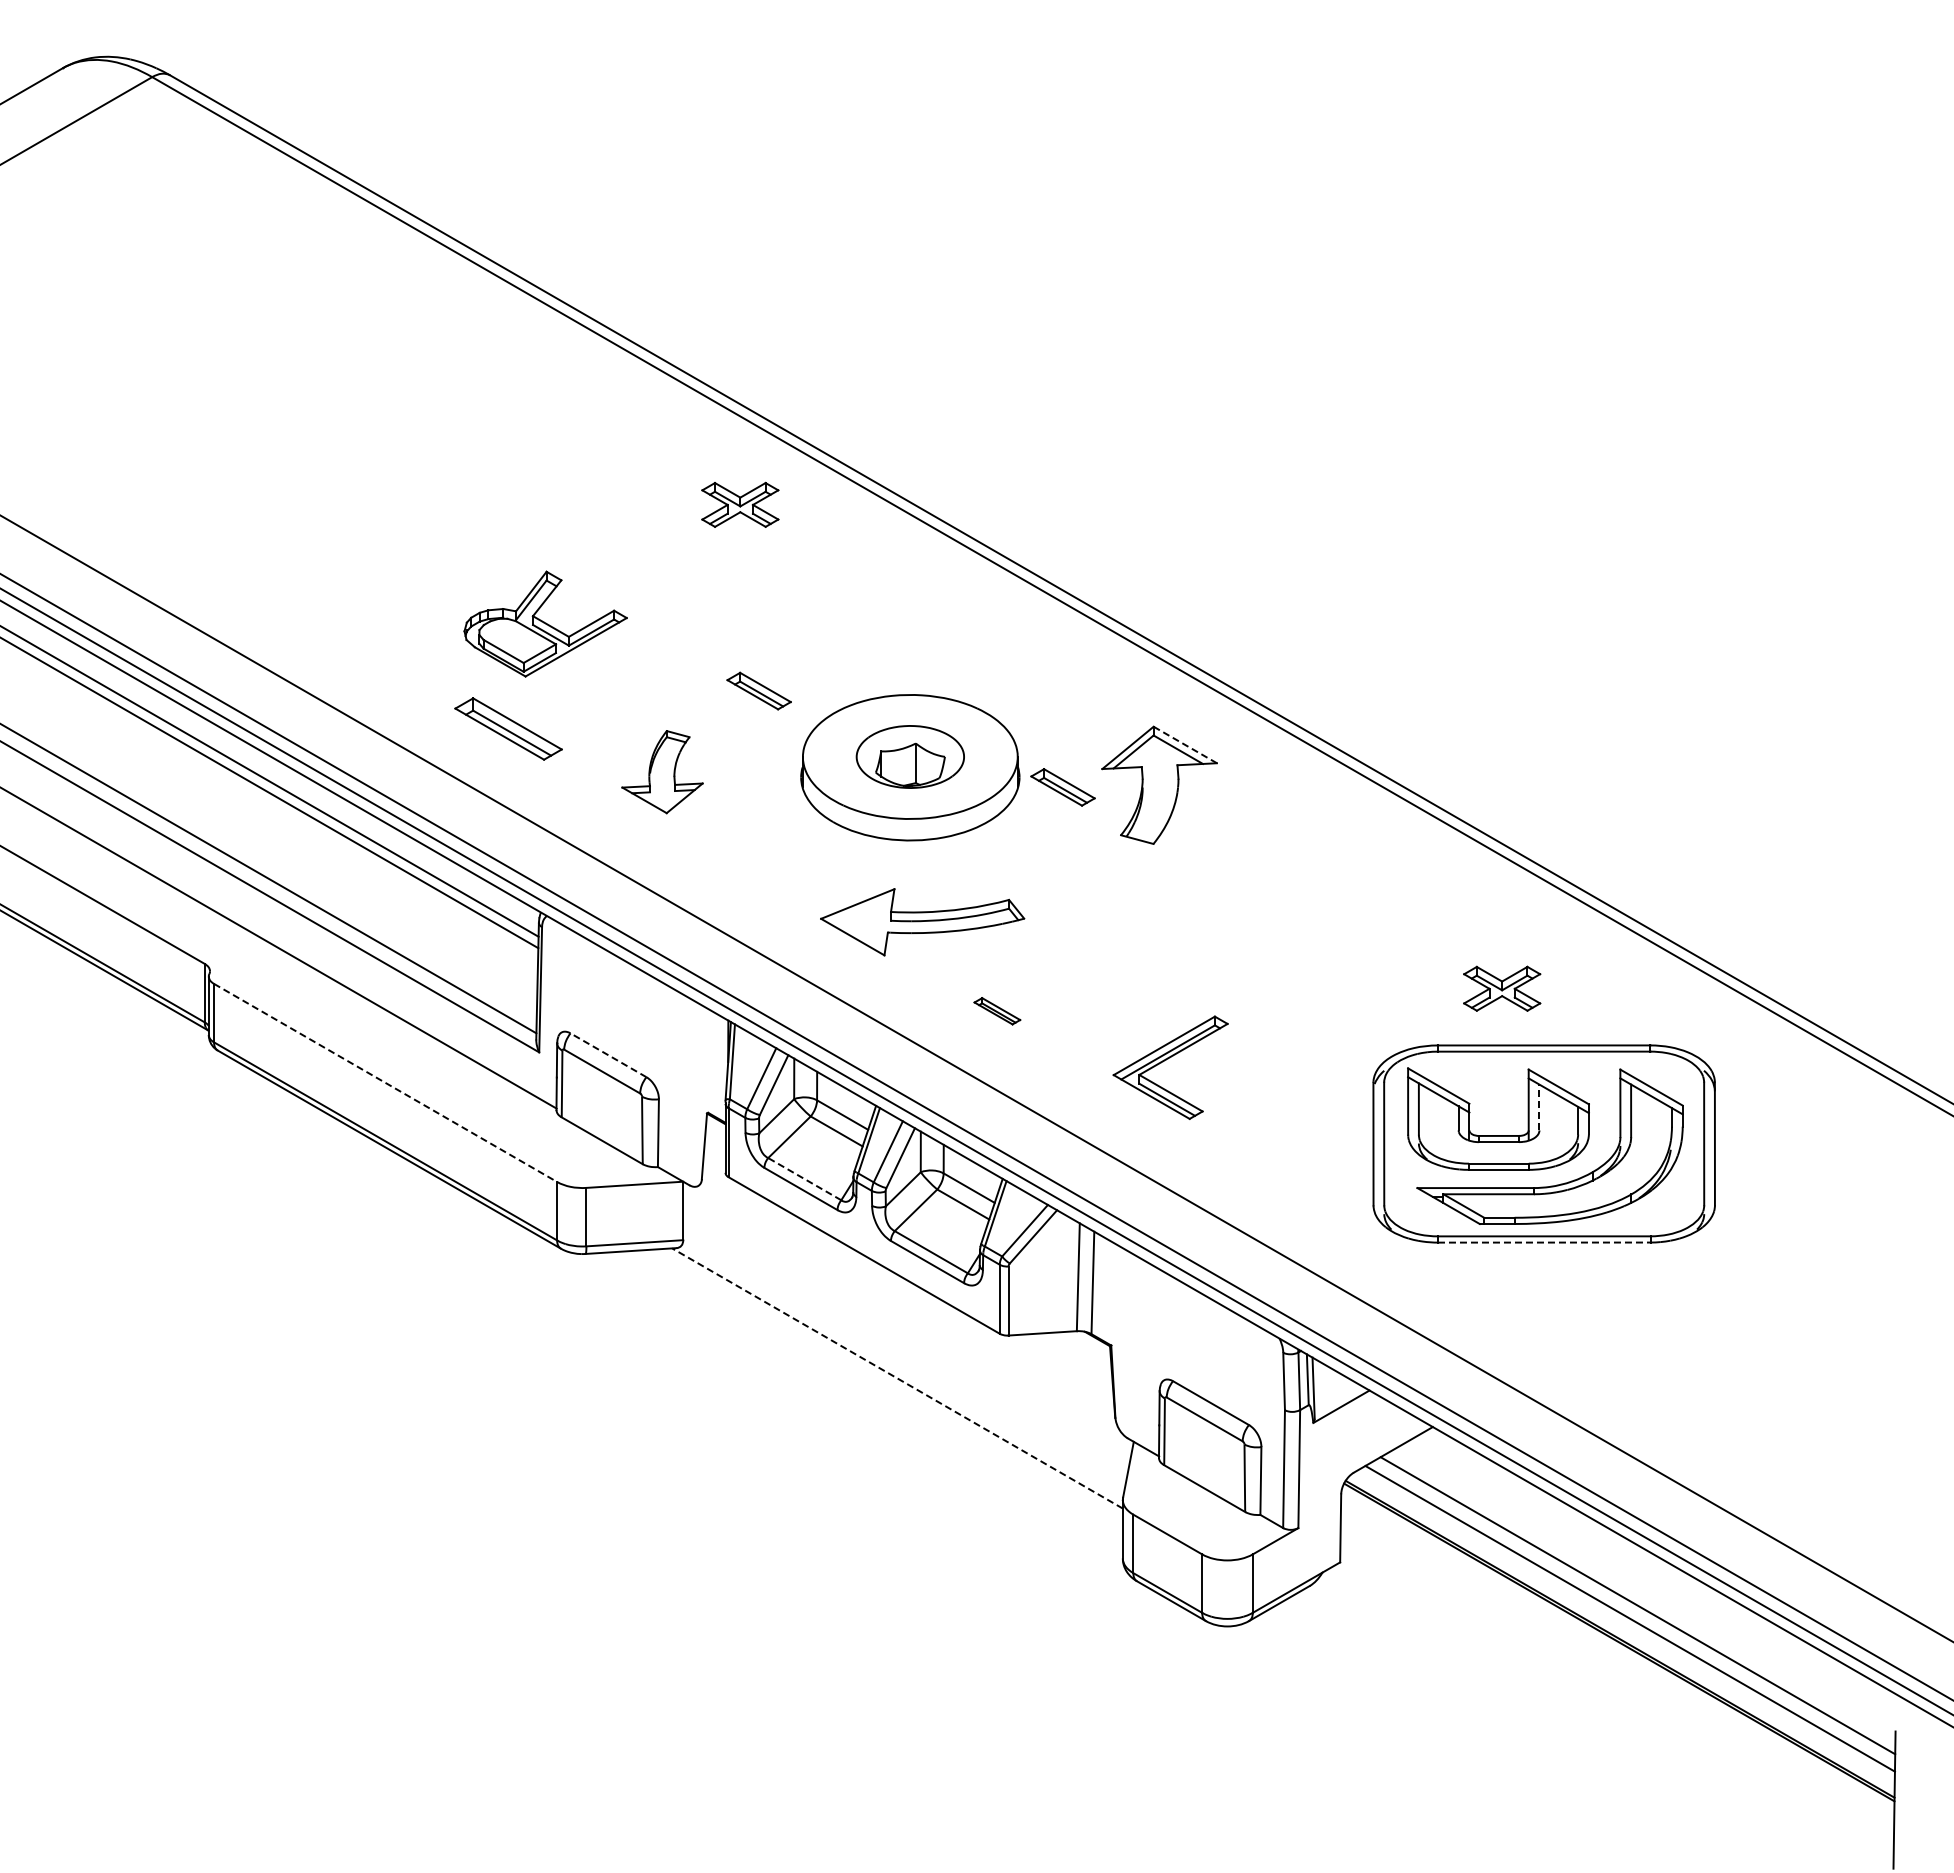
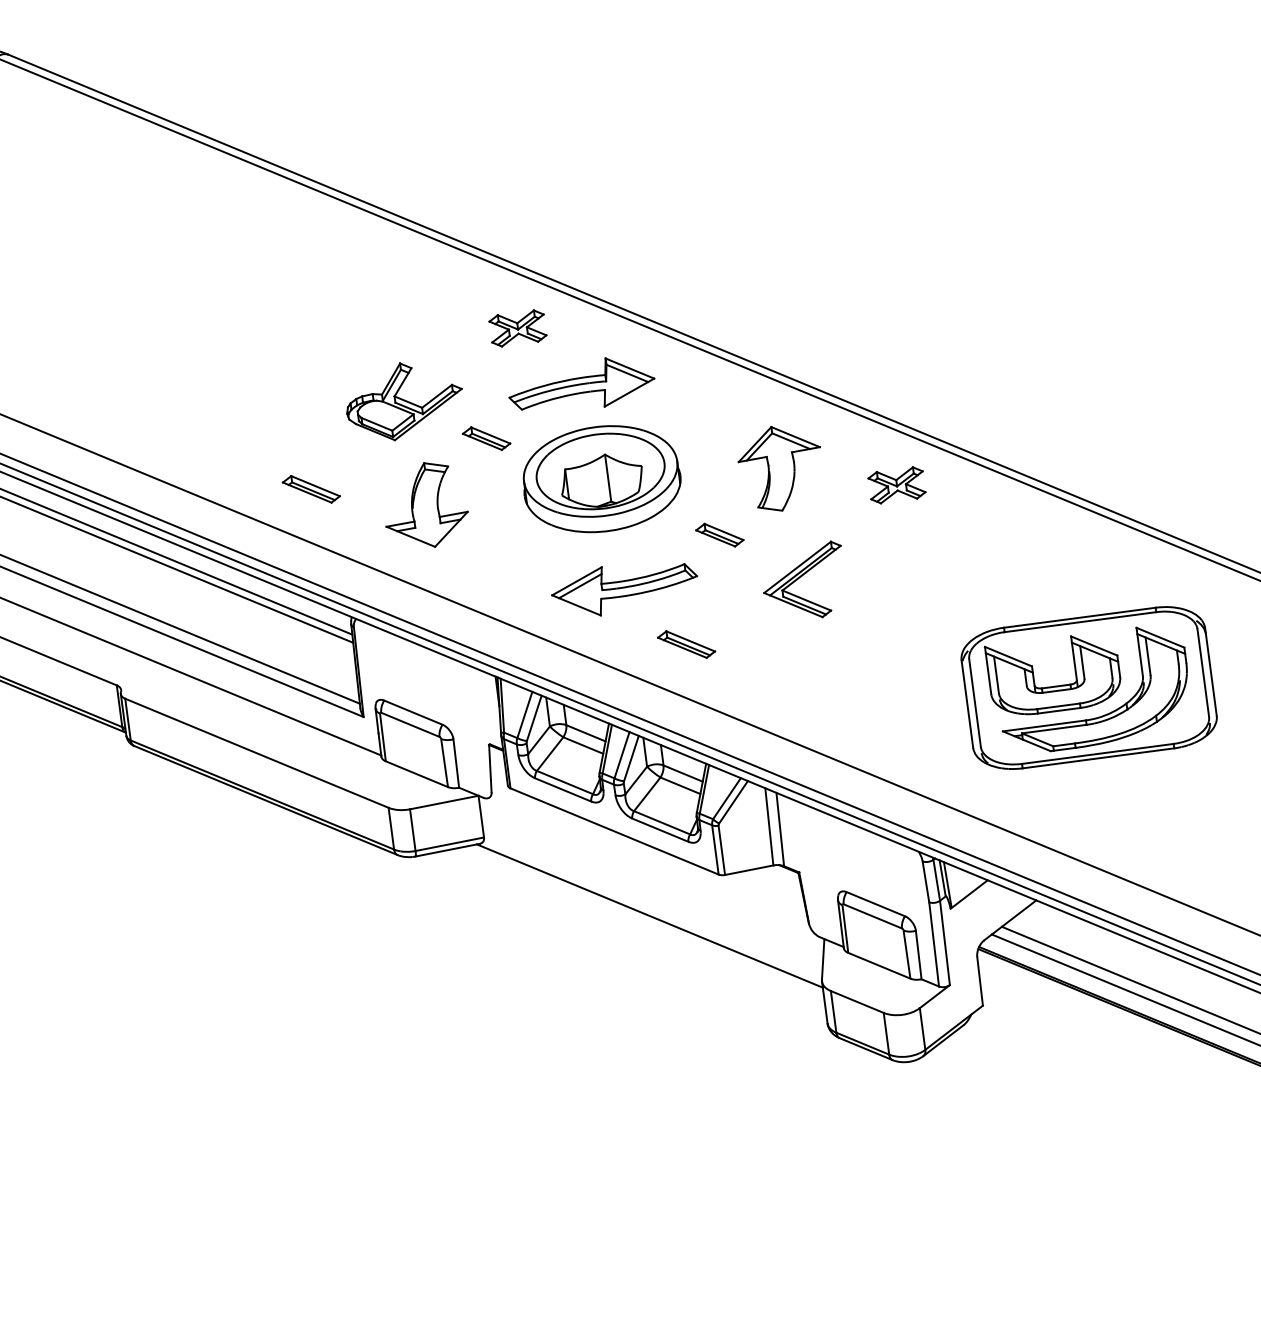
part: (740, 504) -> (518, 328), moved
part: (545, 623) -> (404, 400), moved
part: (899, 635) -> (581, 385), added
part: (508, 729) -> (311, 489), size x0.71
line: (1185, 744) -> (795, 436), dashed -> solid
part: (910, 756) -> (600, 471), size x1.67
part: (662, 771) -> (425, 505), size x1.43
part: (1062, 787) -> (719, 535), moved
line: (861, 910) -> (580, 585), added
part: (1502, 988) -> (897, 485), moved
part: (997, 1011) -> (686, 644), size x1.67
line: (608, 1055) -> (413, 712), dashed -> solid
part: (1166, 1060) -> (800, 577), moved
line: (386, 1083) -> (257, 753), dashed -> solid
line: (1539, 1107) -> (1082, 662), dashed -> solid
line: (804, 1178) -> (564, 782), dashed -> solid
line: (1544, 1242) -> (1098, 758), dashed -> solid
line: (897, 1378) -> (649, 916), dashed -> solid

